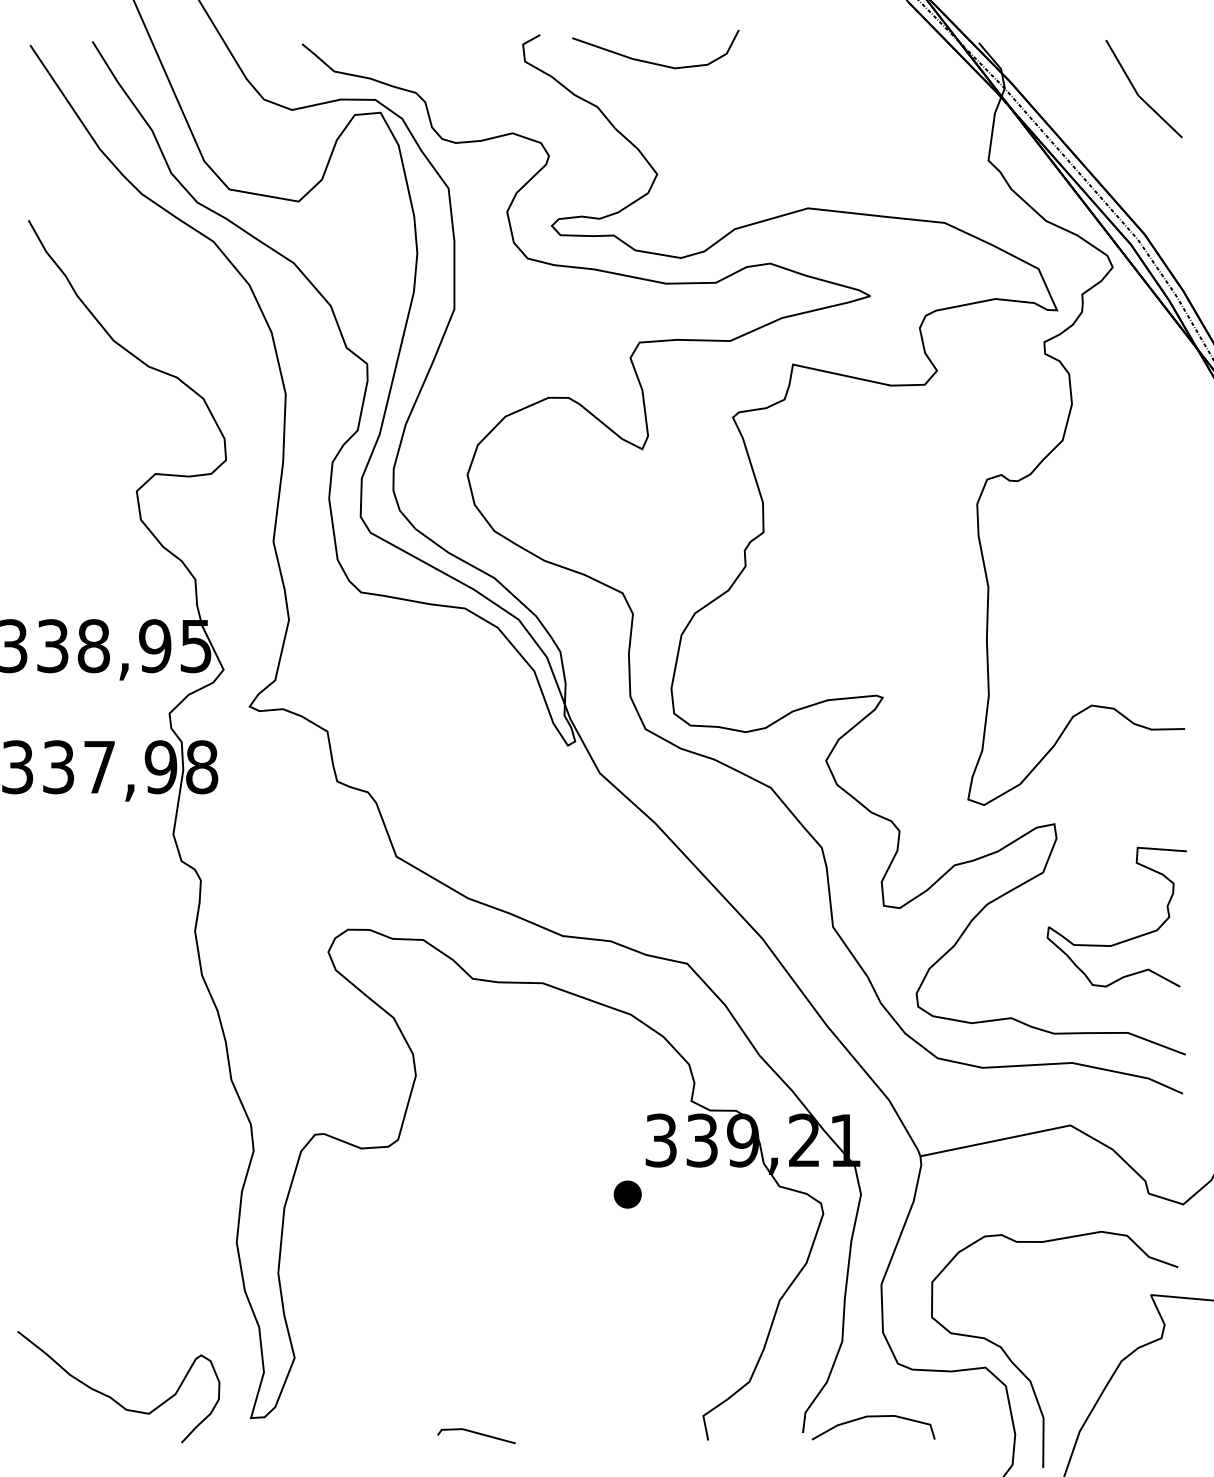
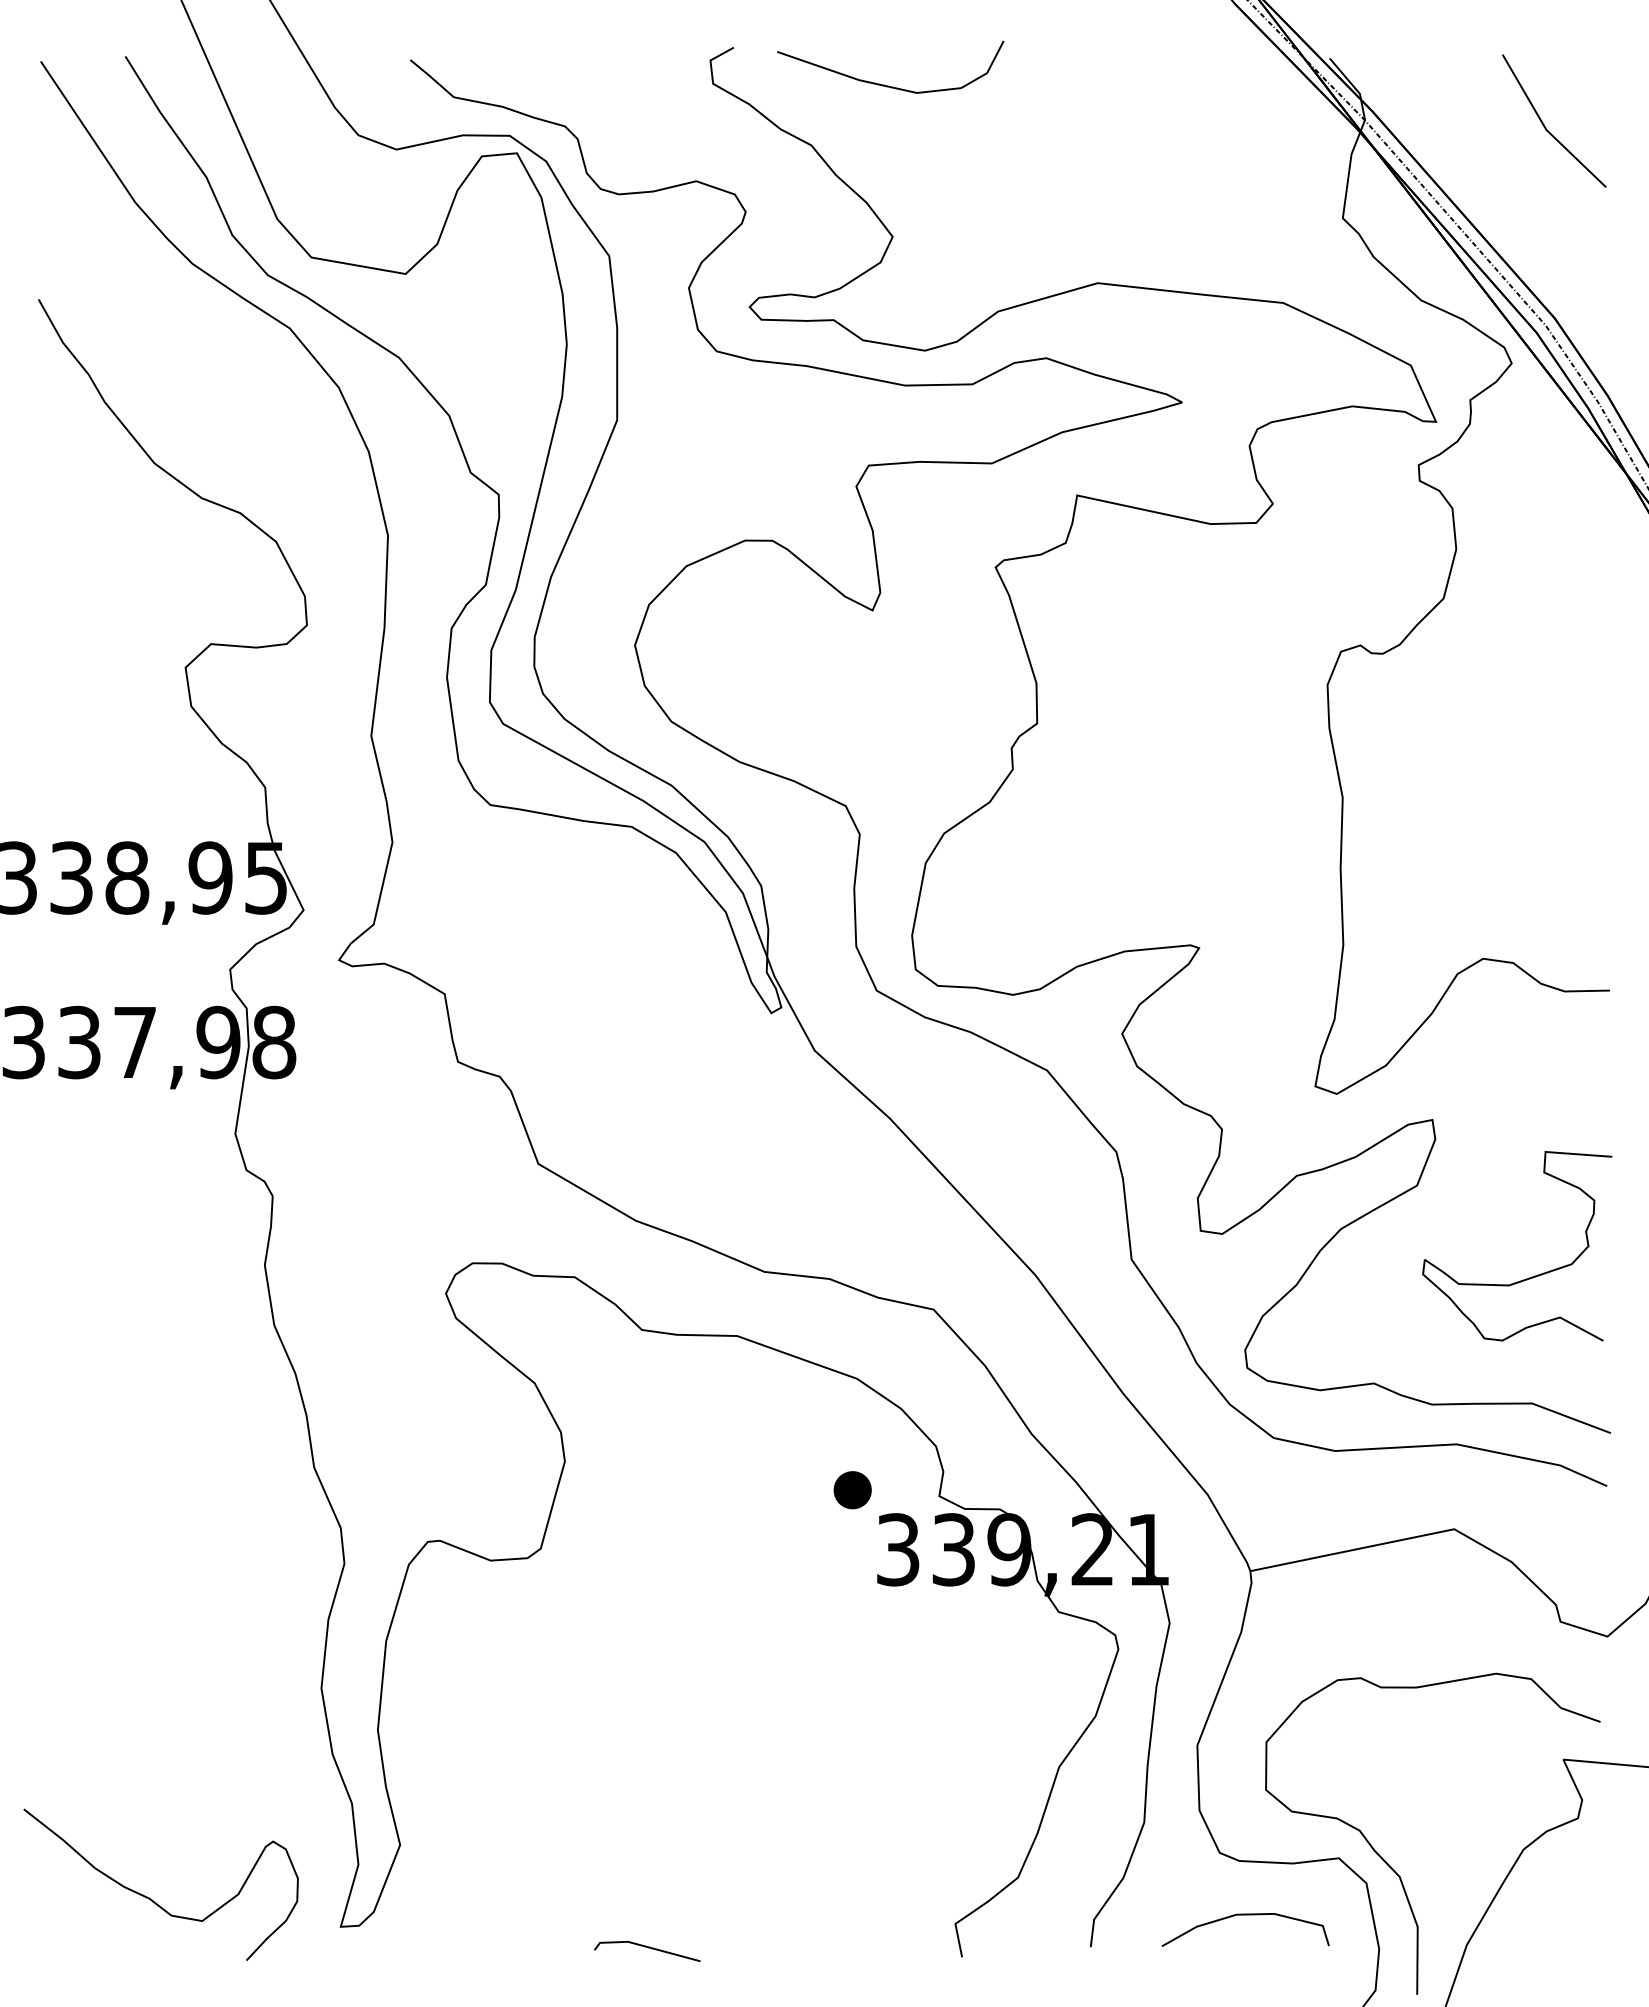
part: (627, 1194) -> (852, 1490), moved
curve: (873, 1417) -> (1245, 1915), moved

